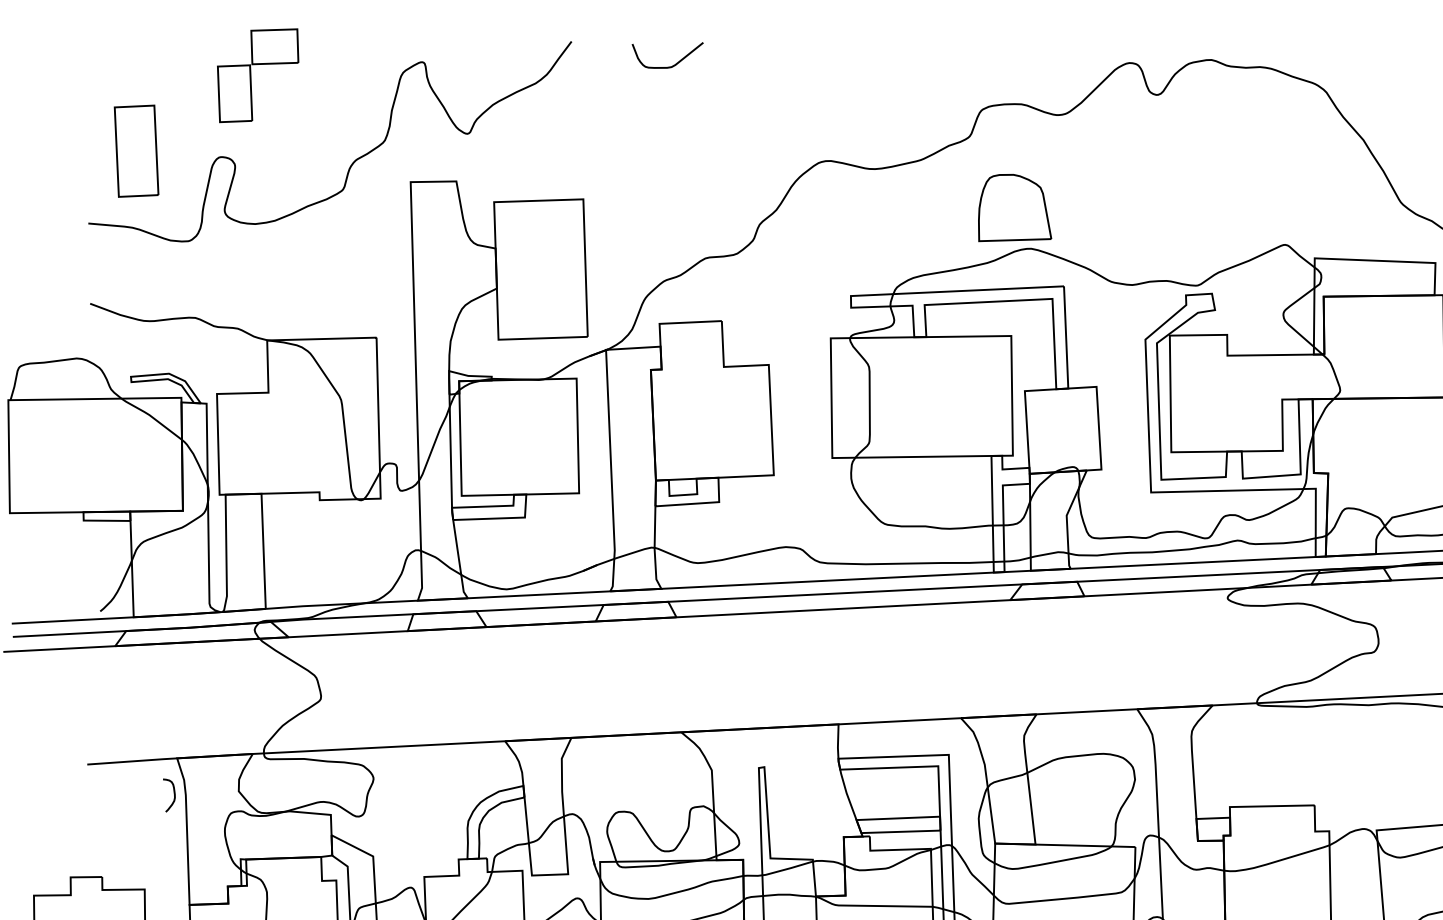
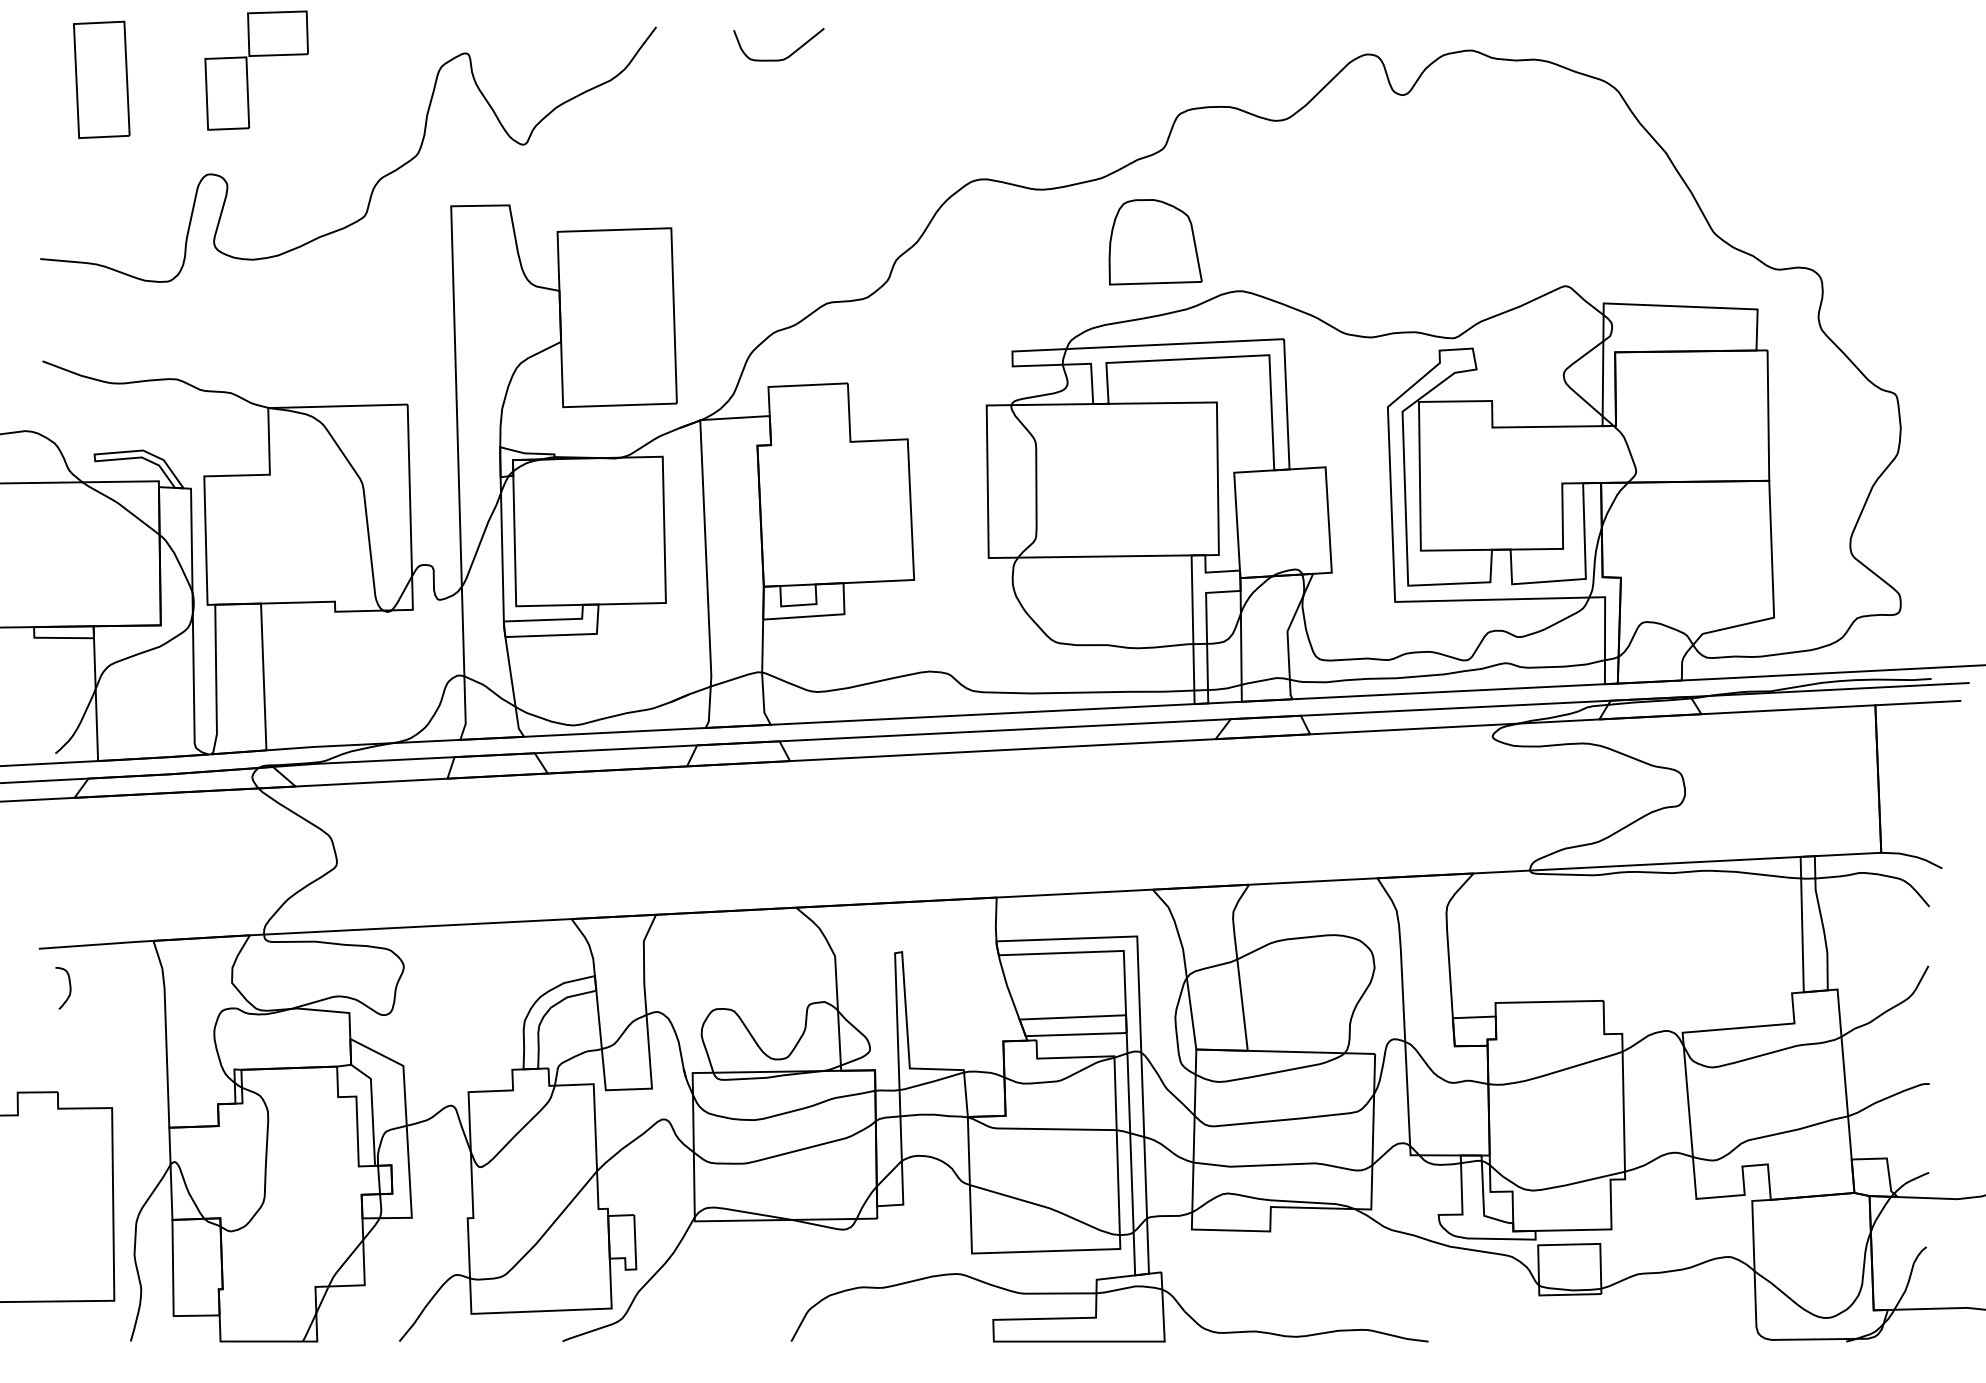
part: (136, 150) -> (101, 79), moved
part: (1014, 208) -> (1155, 242), moved
curve: (174, 794) -> (69, 987), moved

